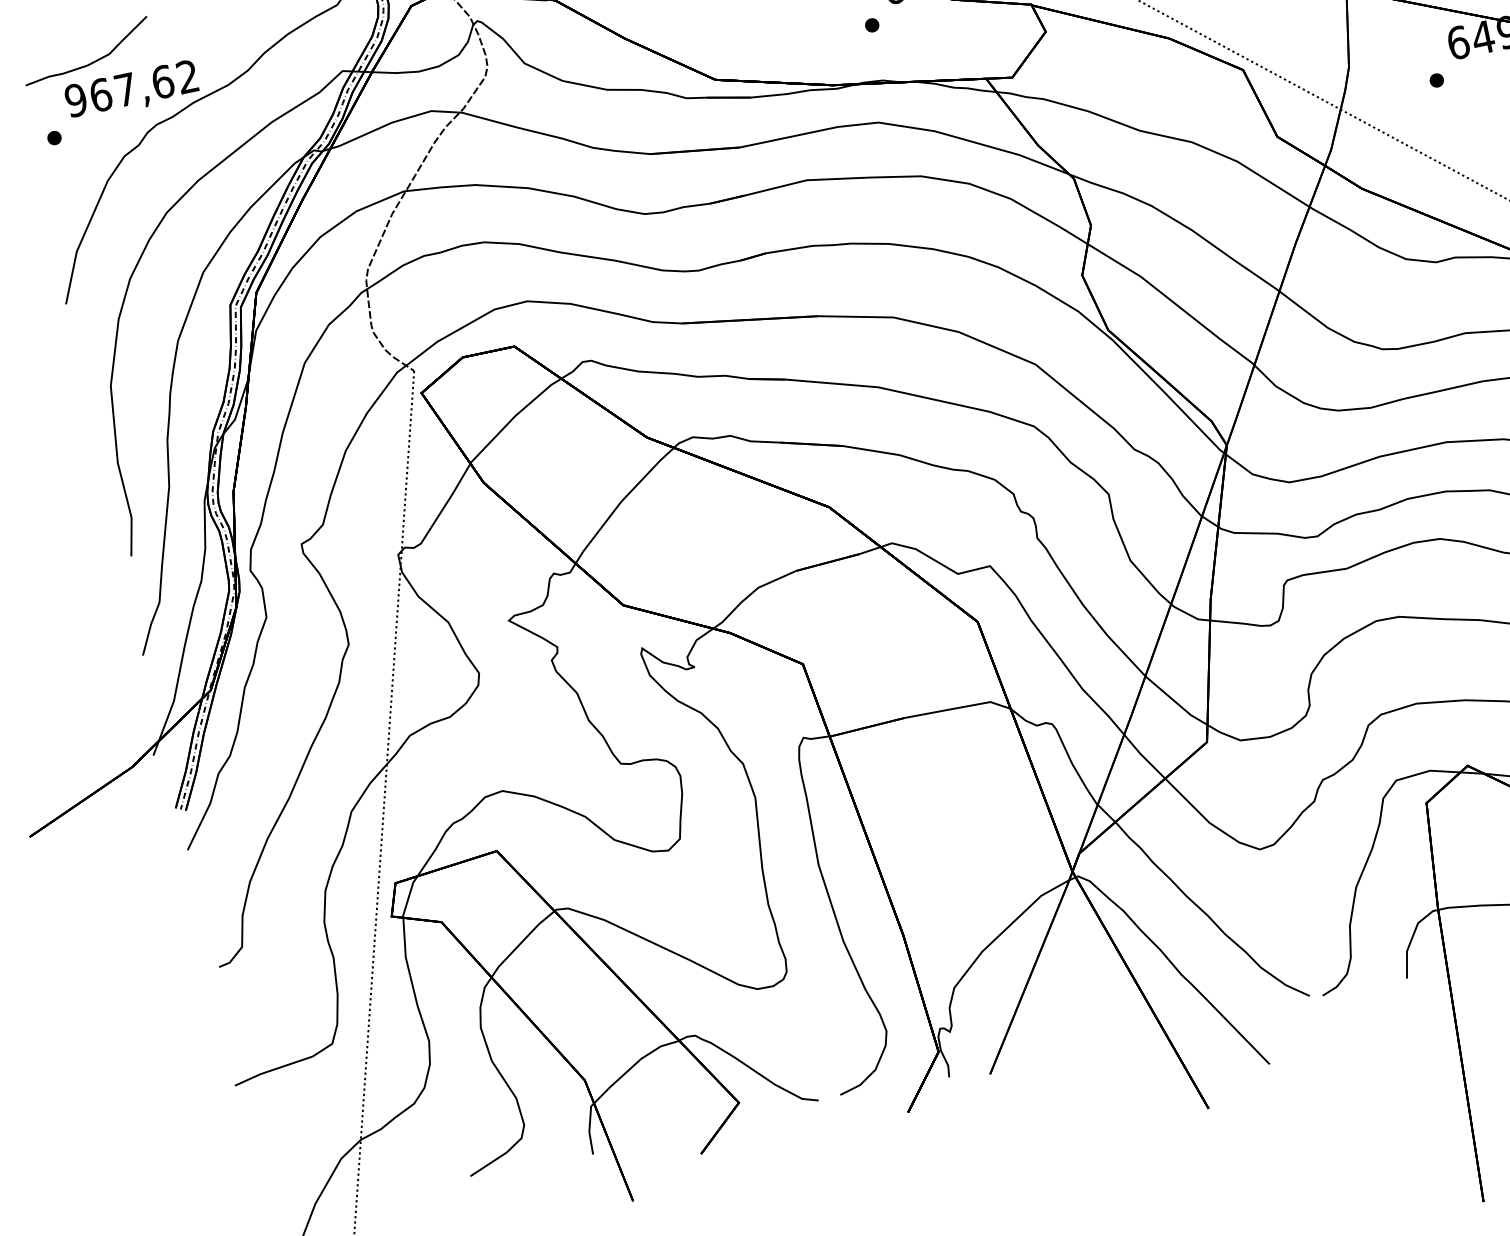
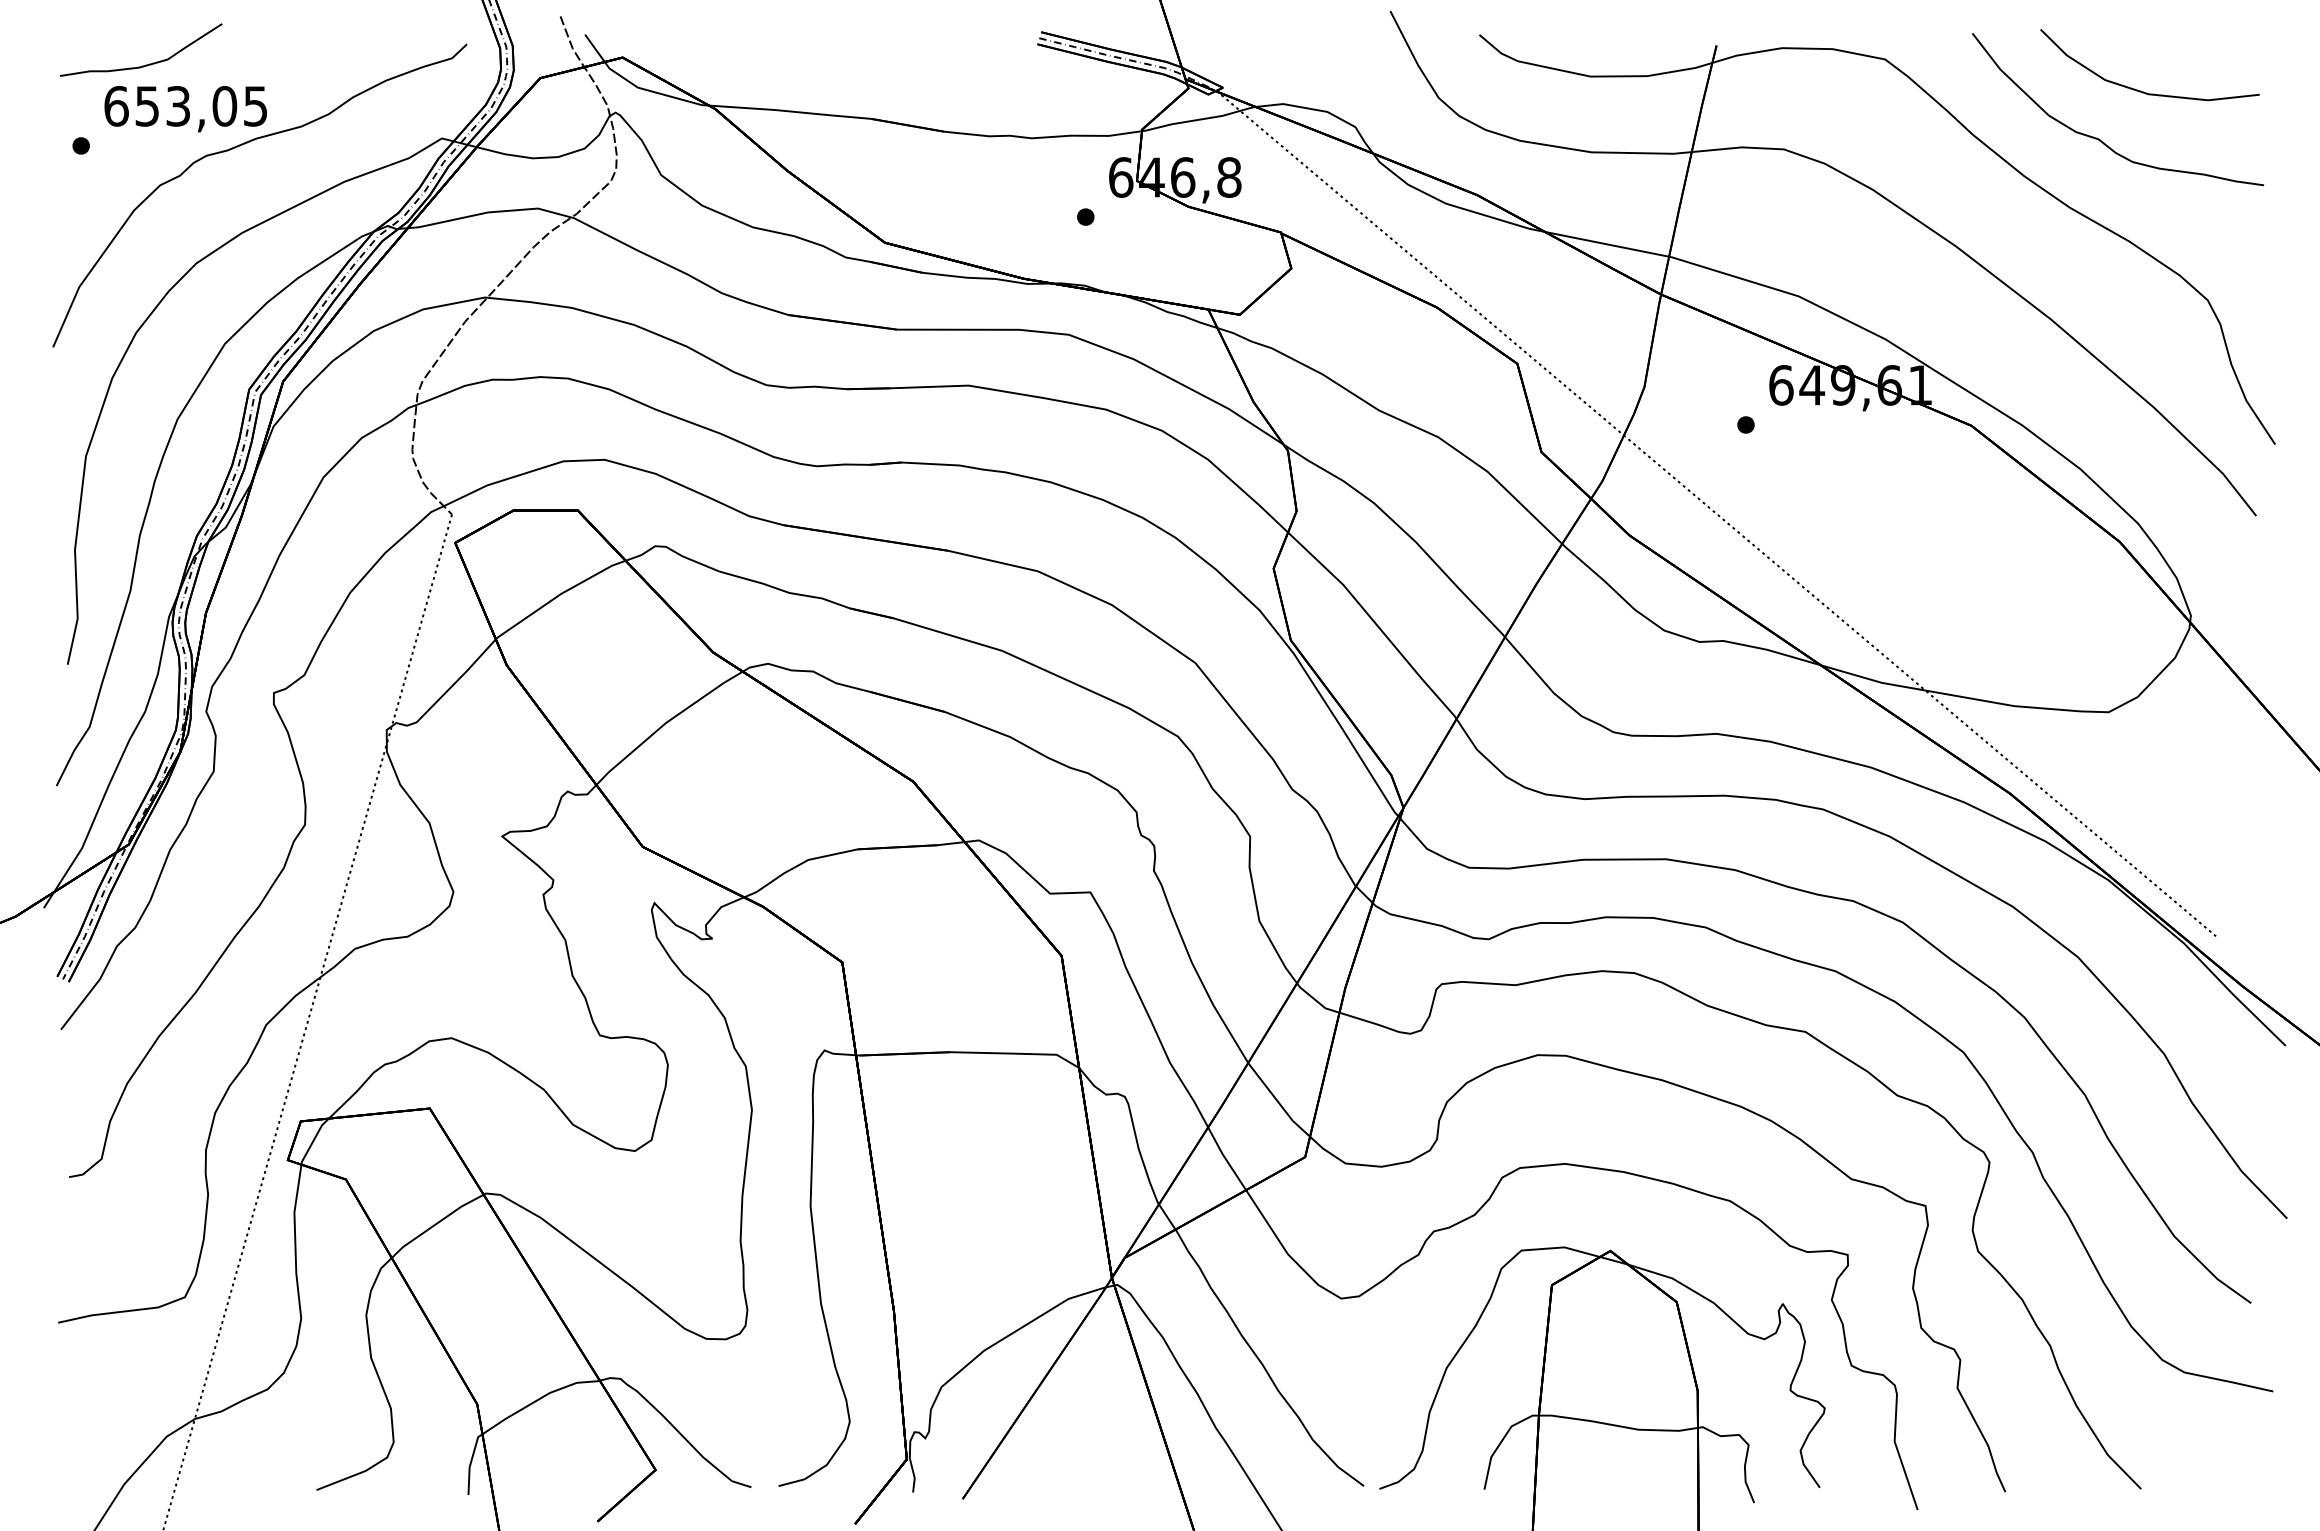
text: (131, 88) -> (185, 106), 967,62 -> 653,05

